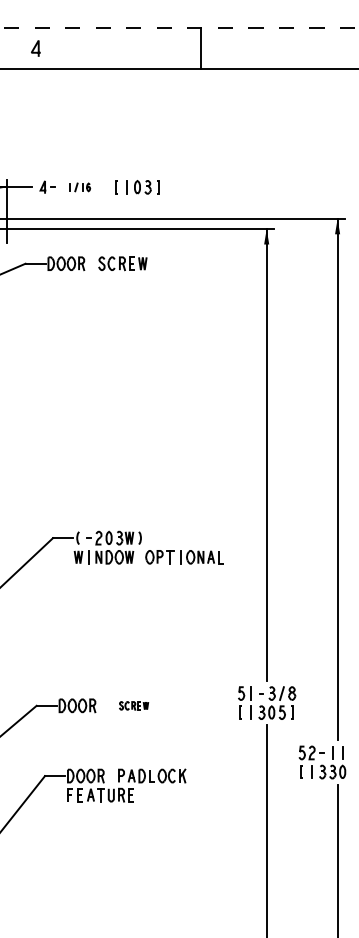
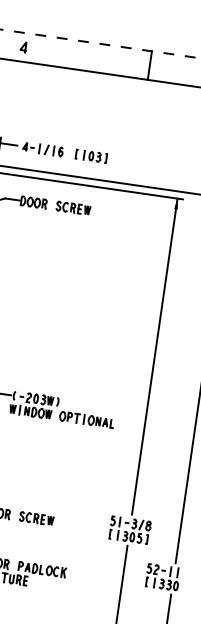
line: (35, 48) -> (23, 47), moved
part: (80, 187) -> (51, 150), size x1.67
part: (133, 705) -> (36, 518), size x1.67

